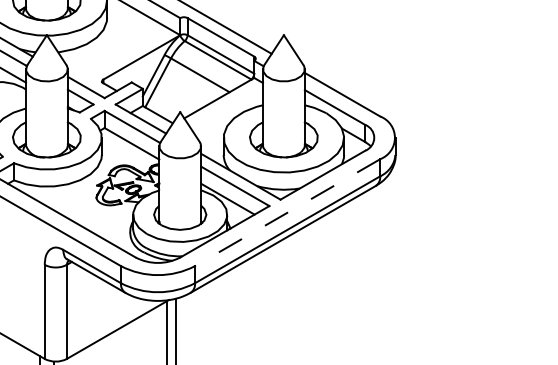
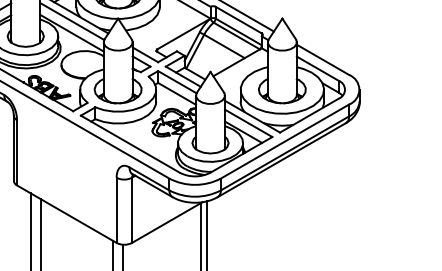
line: (286, 212) -> (284, 141), dashed -> solid

